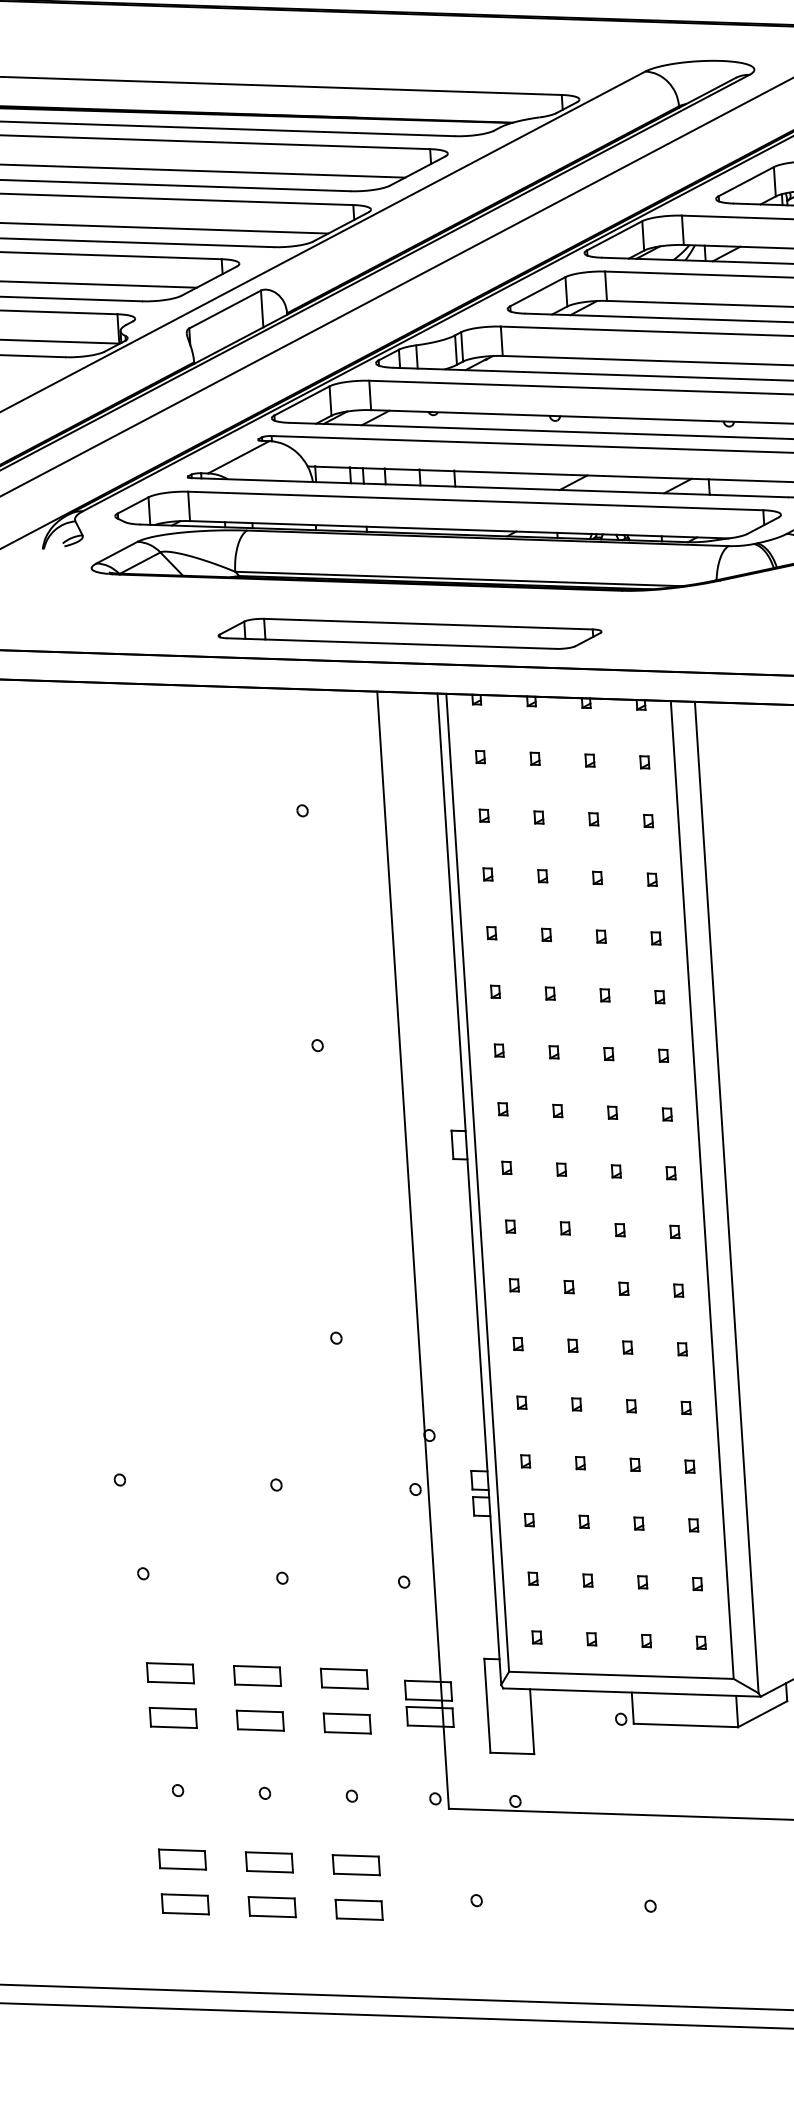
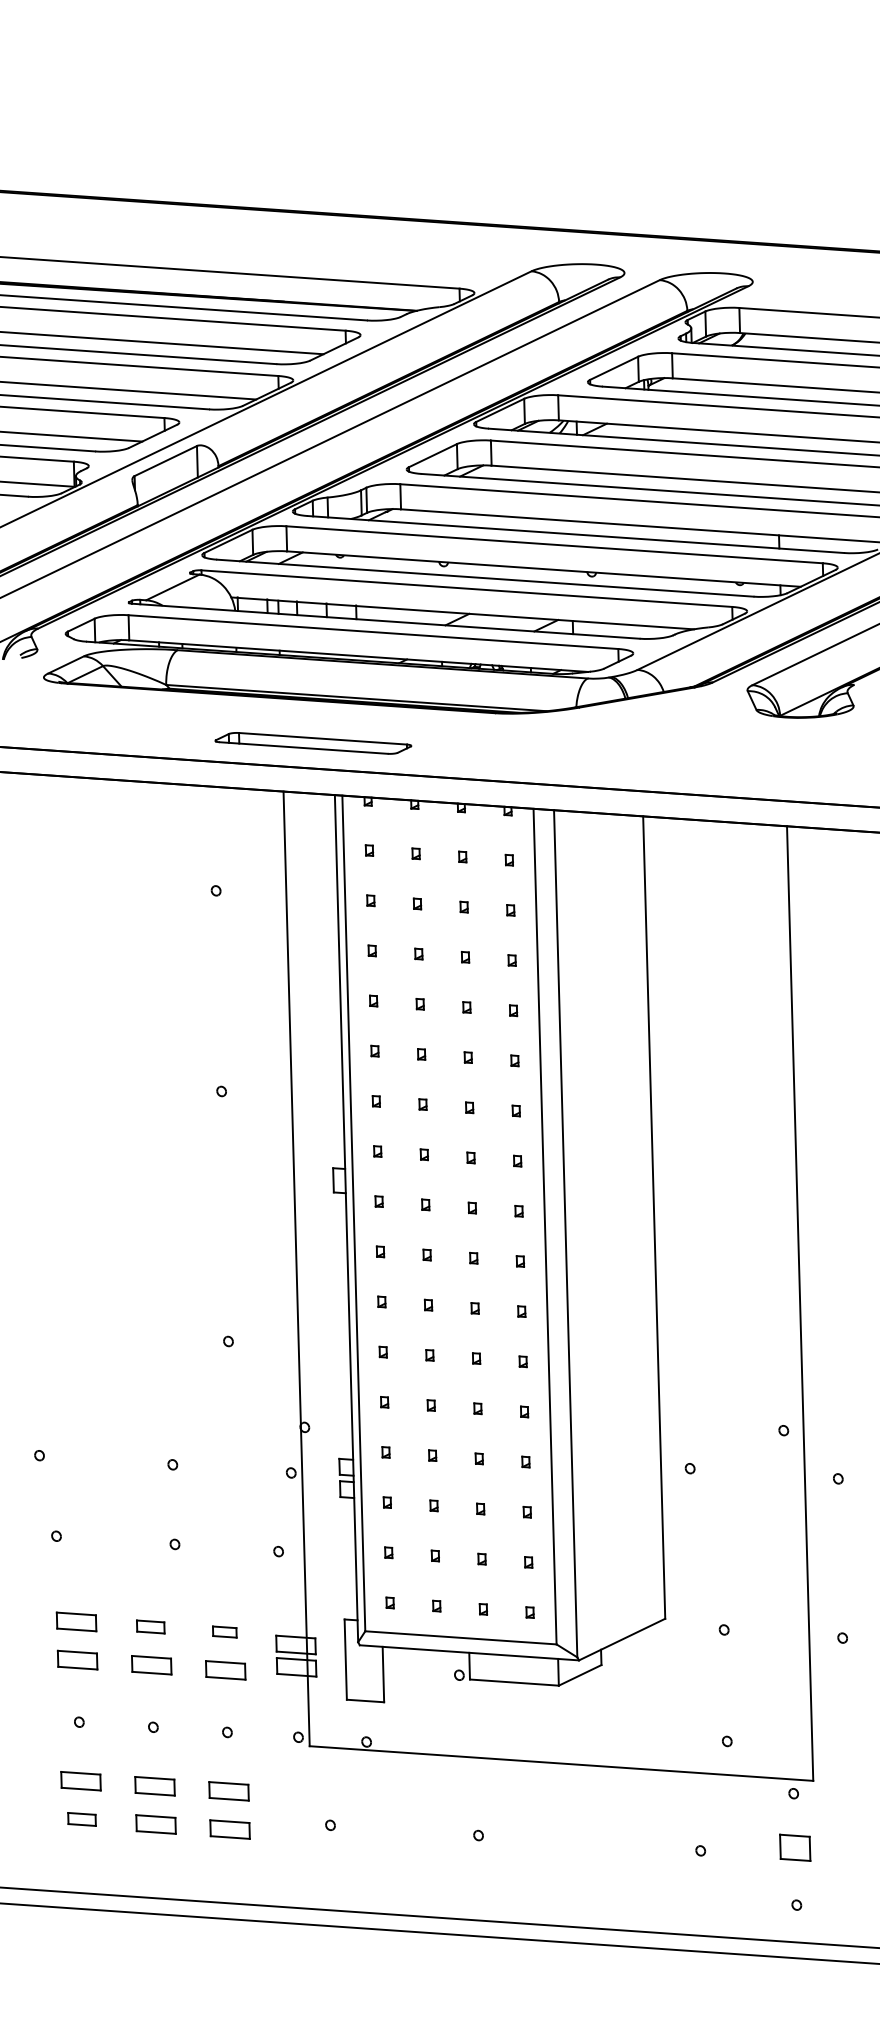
part: (410, 634) -> (313, 743), size x0.6
part: (257, 1675) -> (150, 1626), size x0.7
part: (344, 1678) -> (224, 1631), size x0.6
part: (184, 1904) -> (81, 1819), size x0.7

